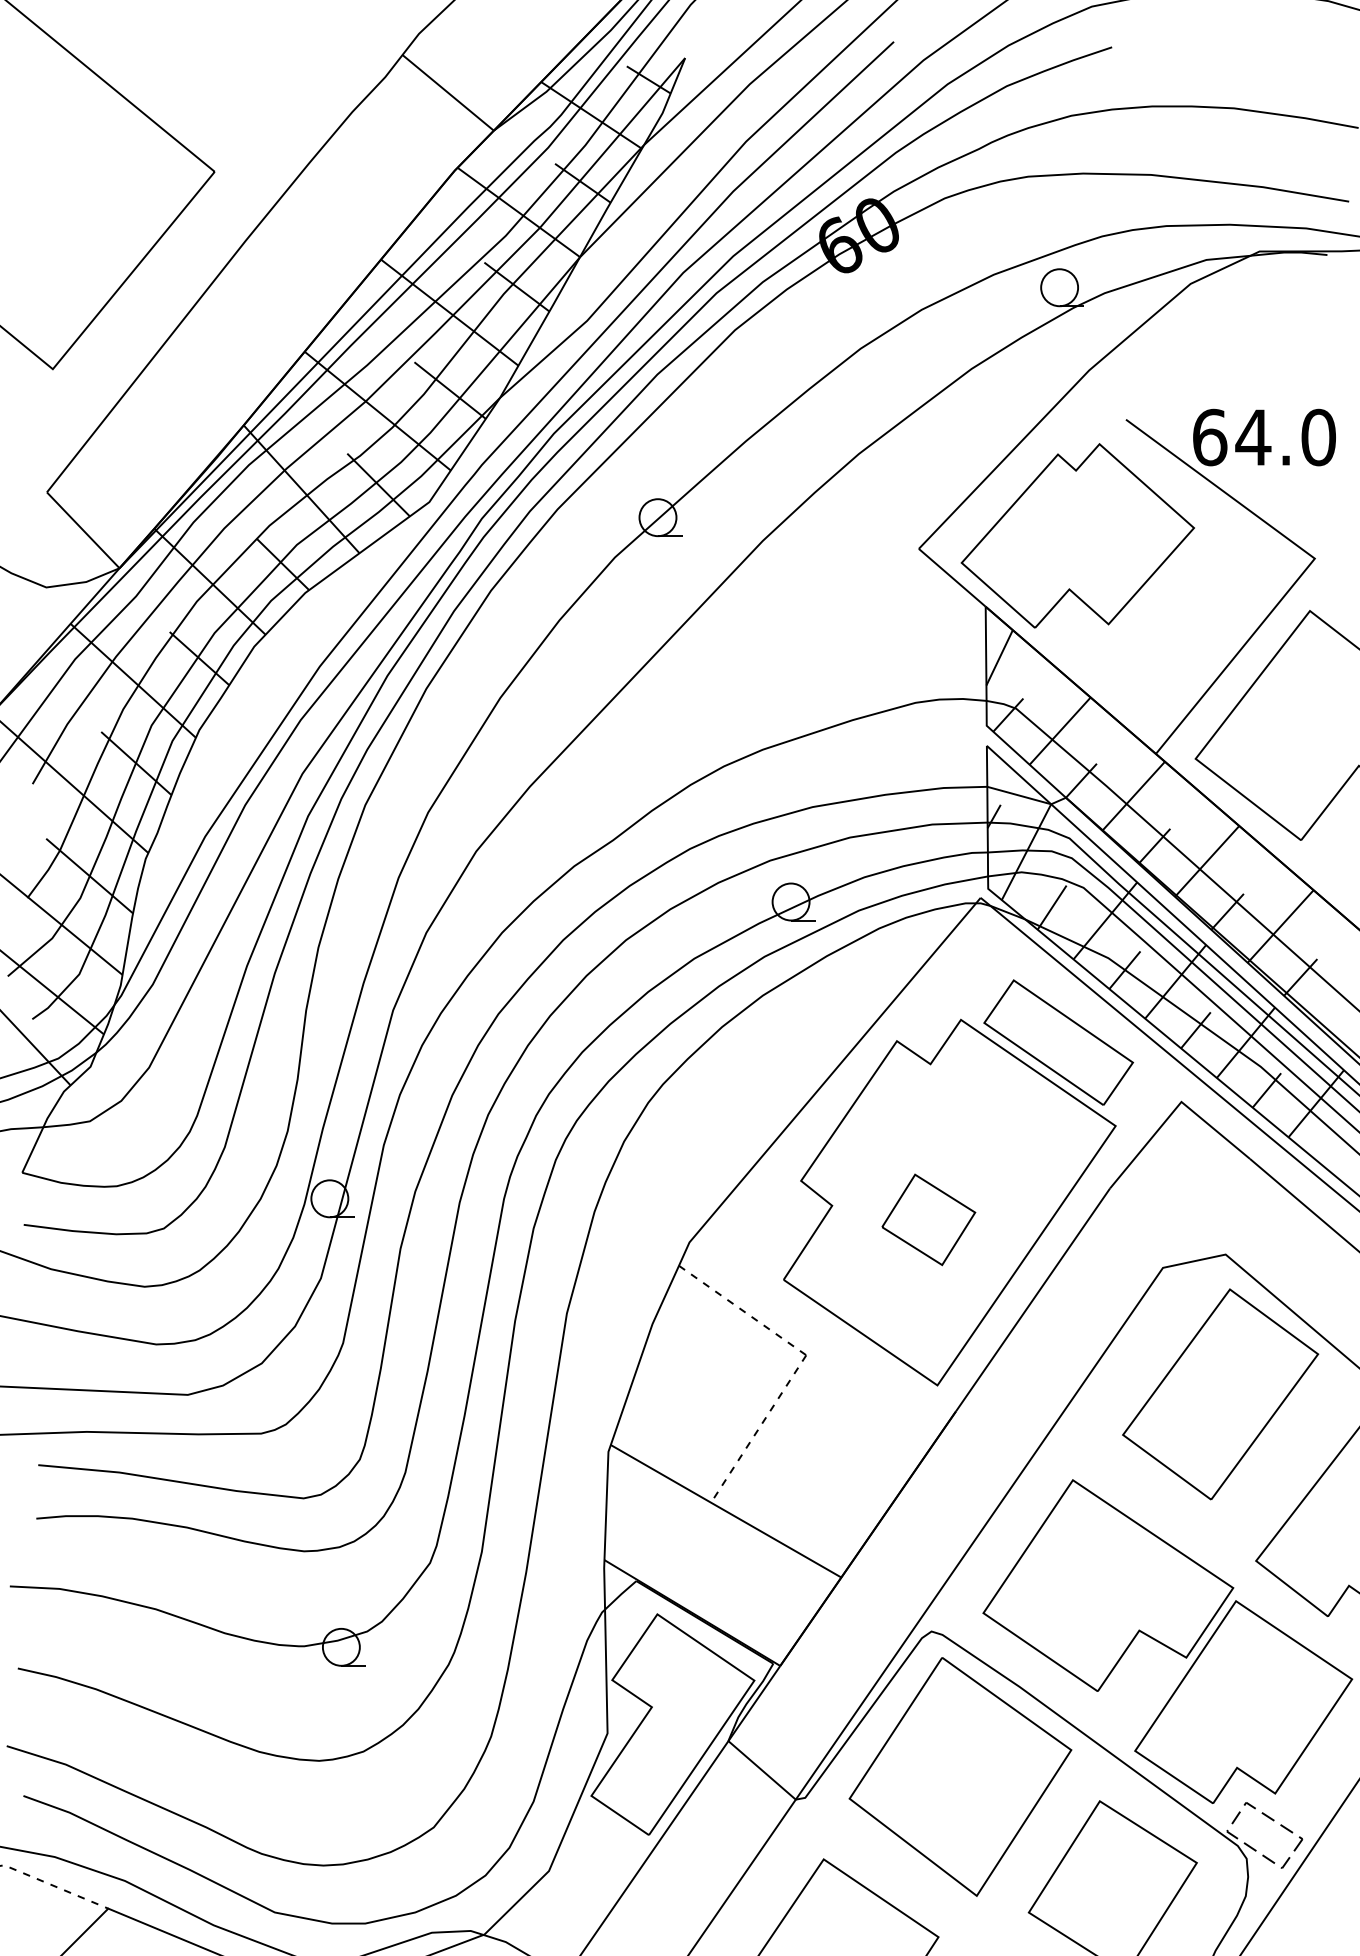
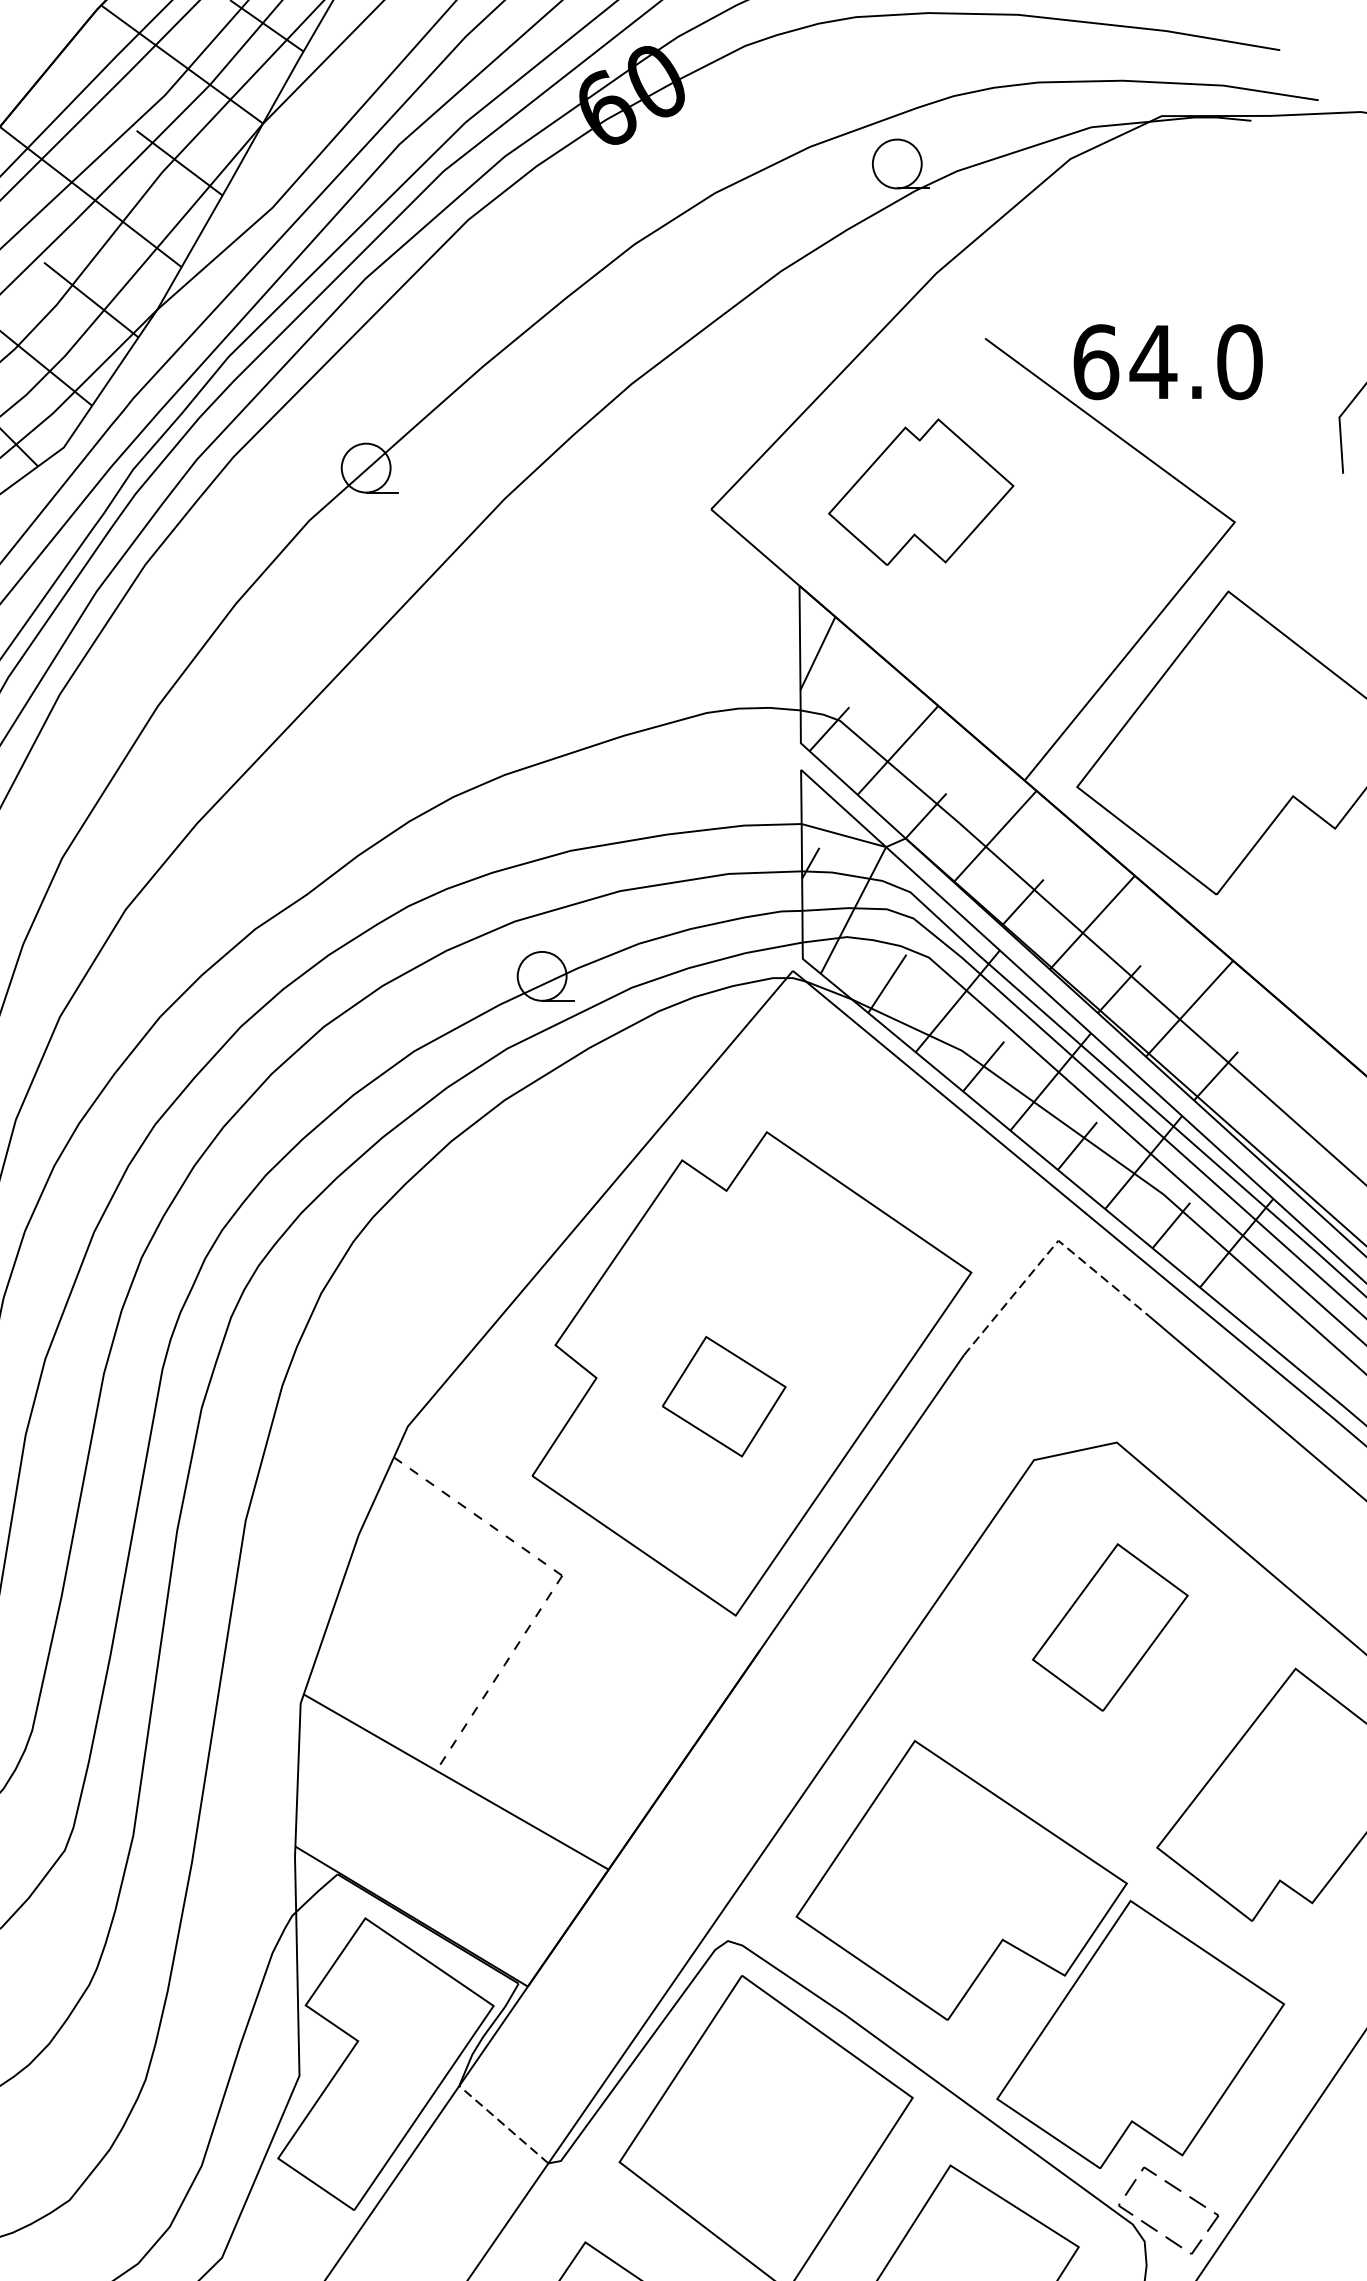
part: (1077, 535) -> (920, 491), size x0.6
part: (1058, 1042) -> (895, 1162), removed
line: (1174, 1110) -> (1049, 1252), solid -> dashed
part: (1220, 1394) -> (1110, 1627), size x0.6
line: (762, 1770) -> (504, 2124), solid -> dashed

